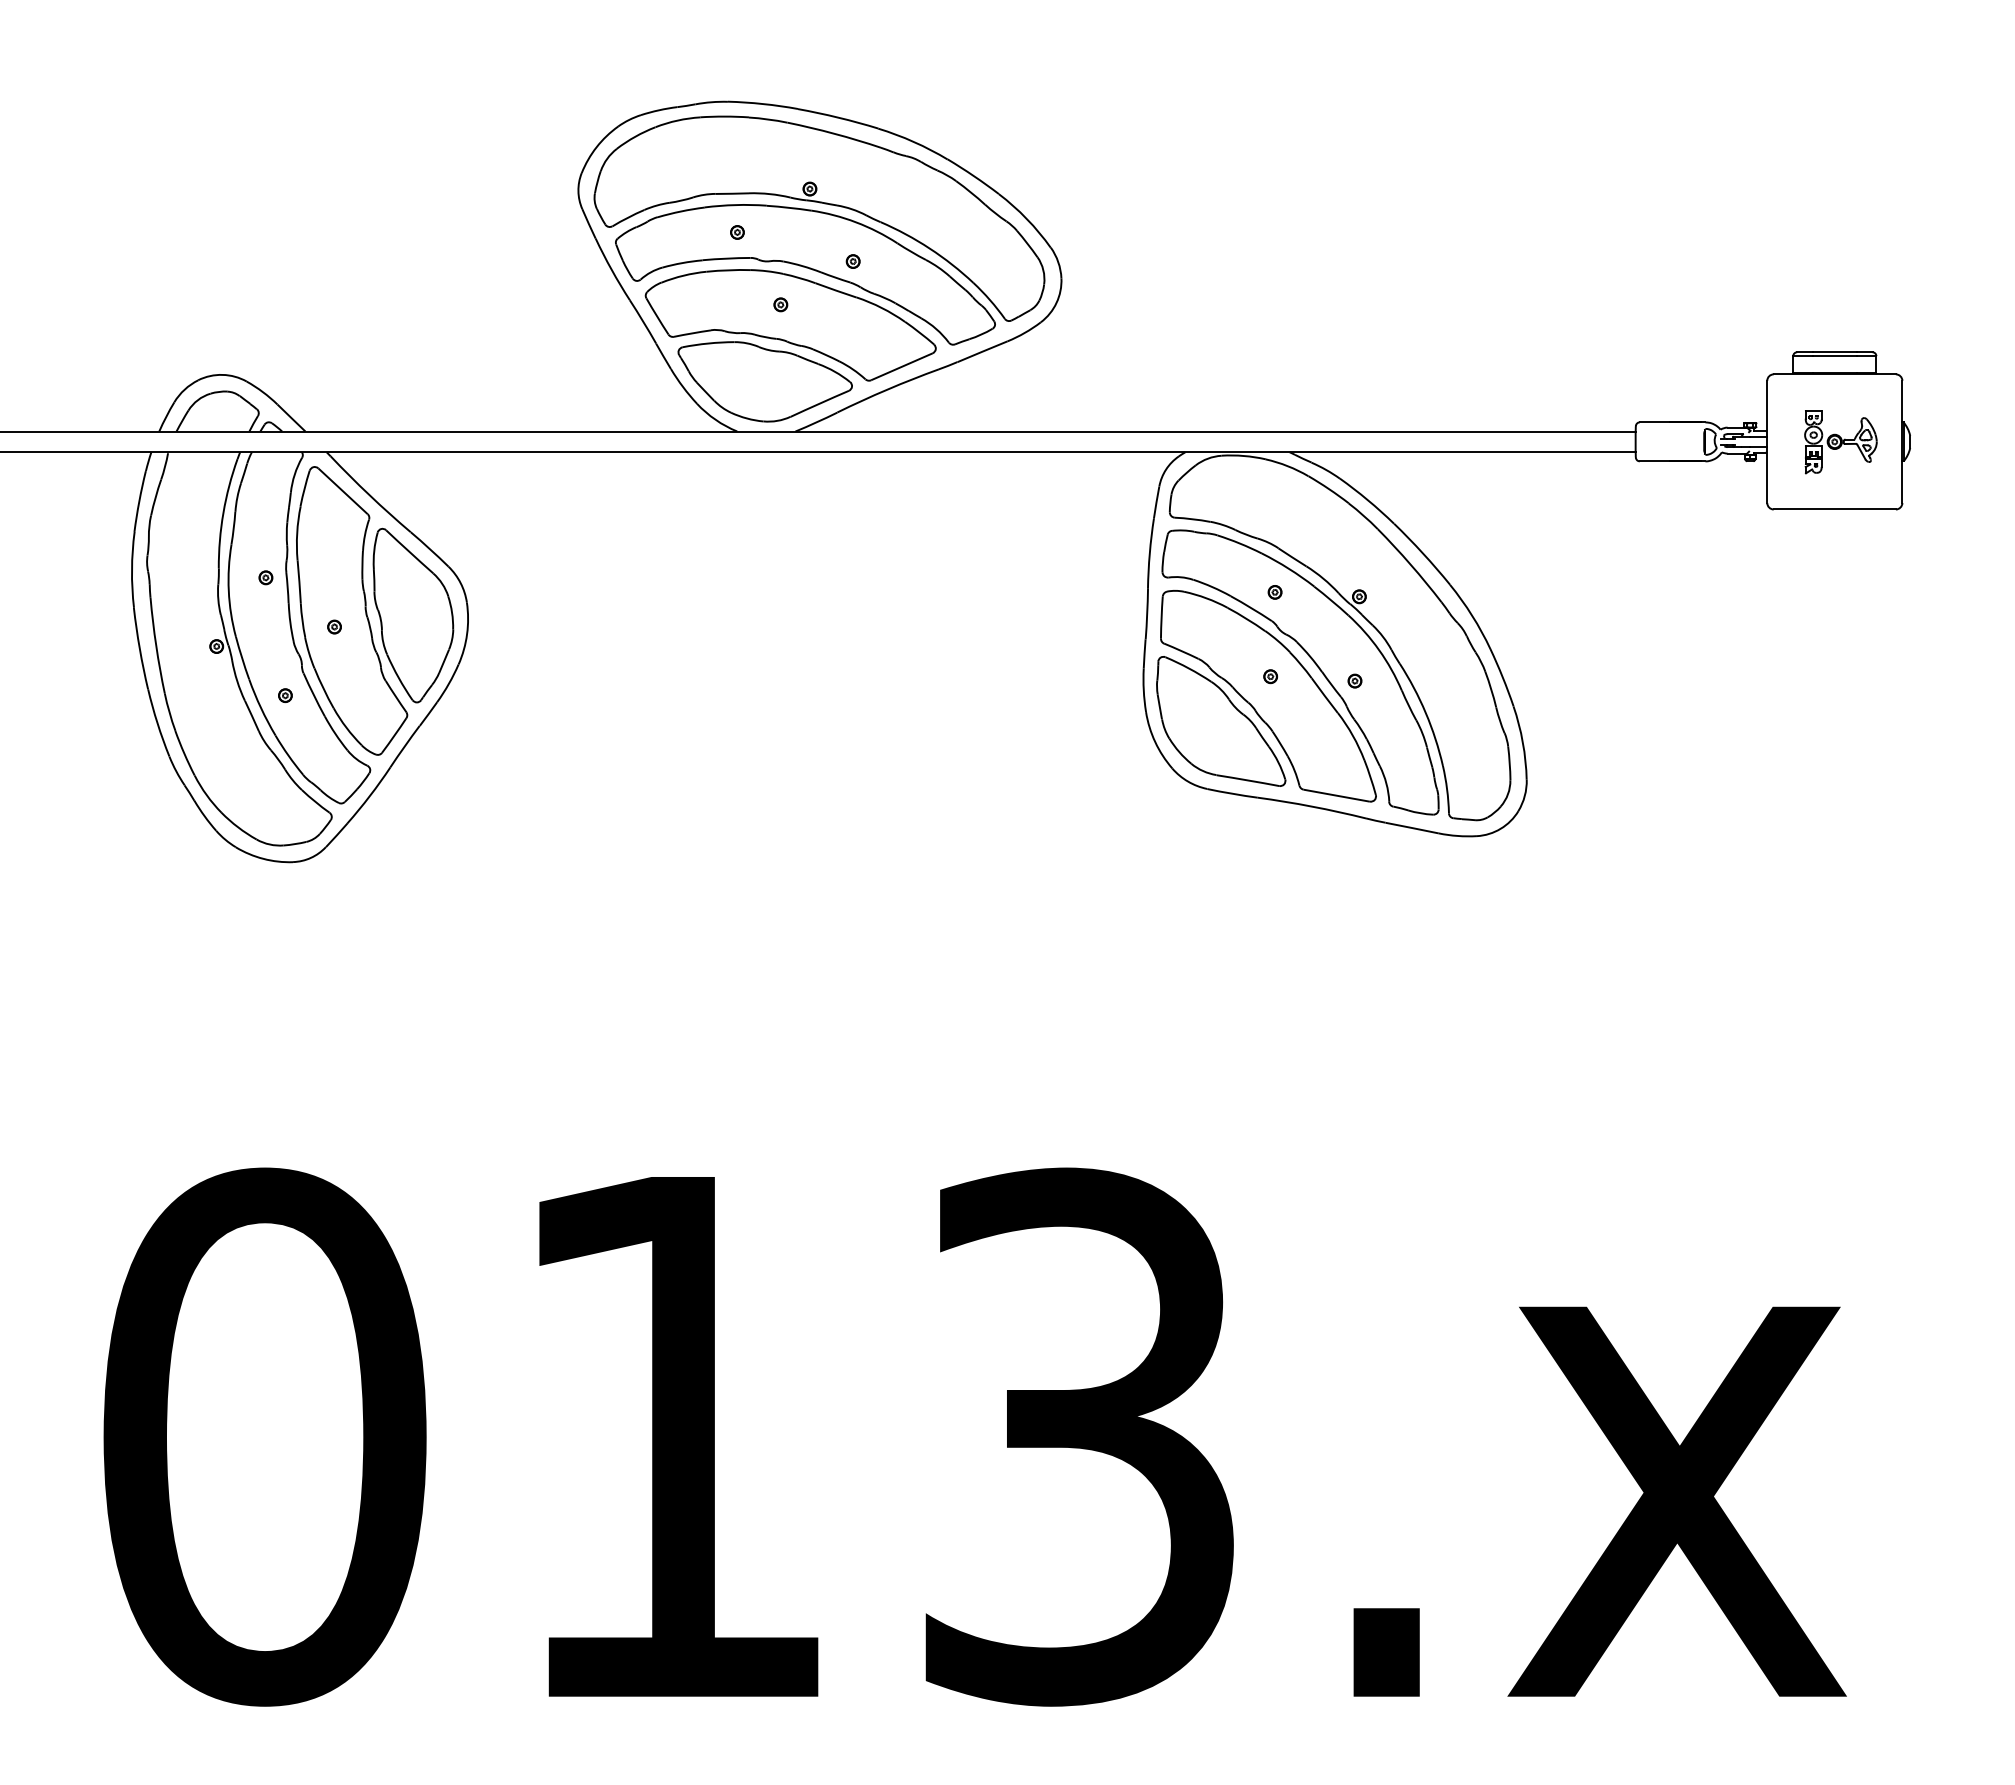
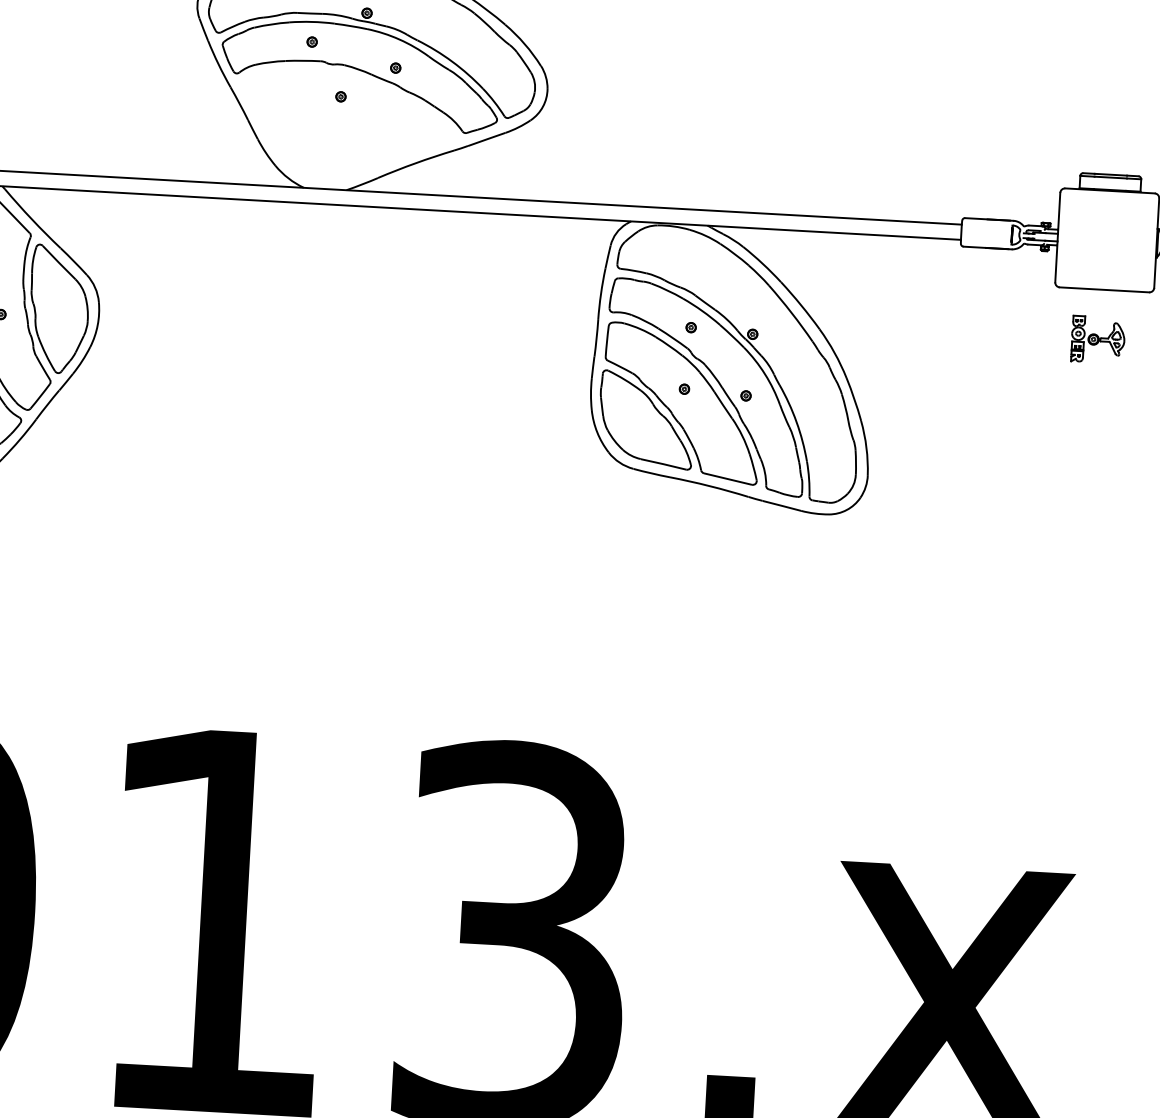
part: (790, 345) -> (346, 127), removed
part: (1840, 442) -> (1097, 340), moved

